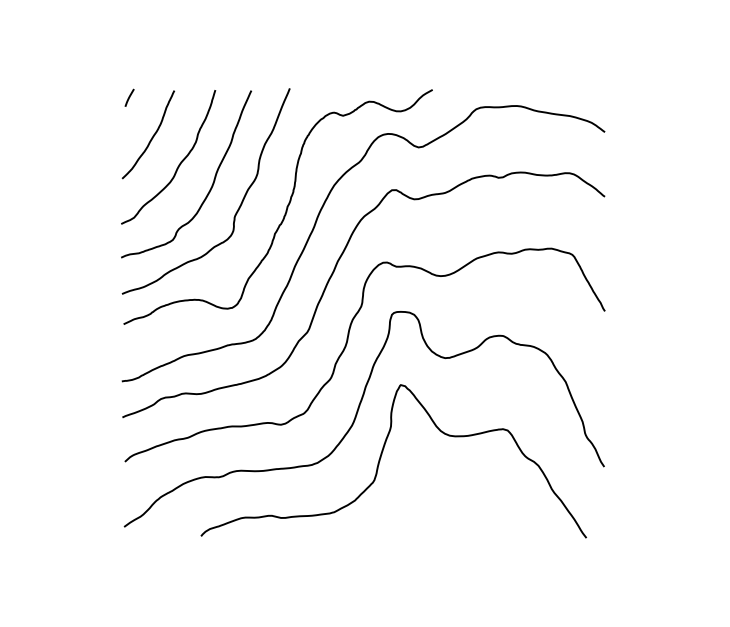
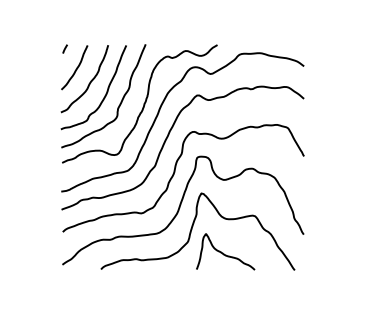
curve: (444, 502) -> (223, 252), added

